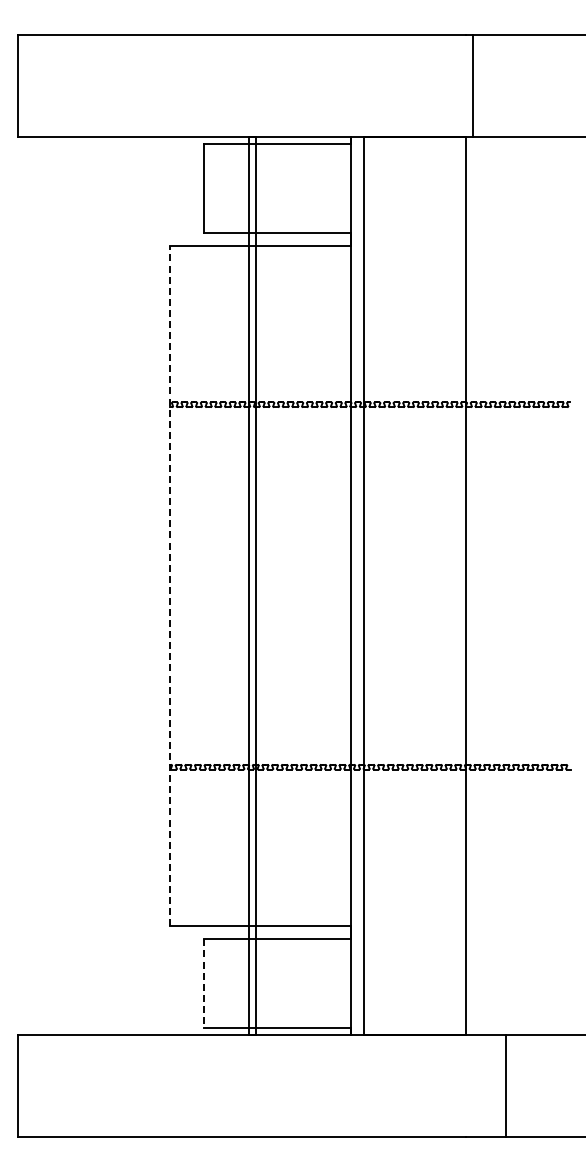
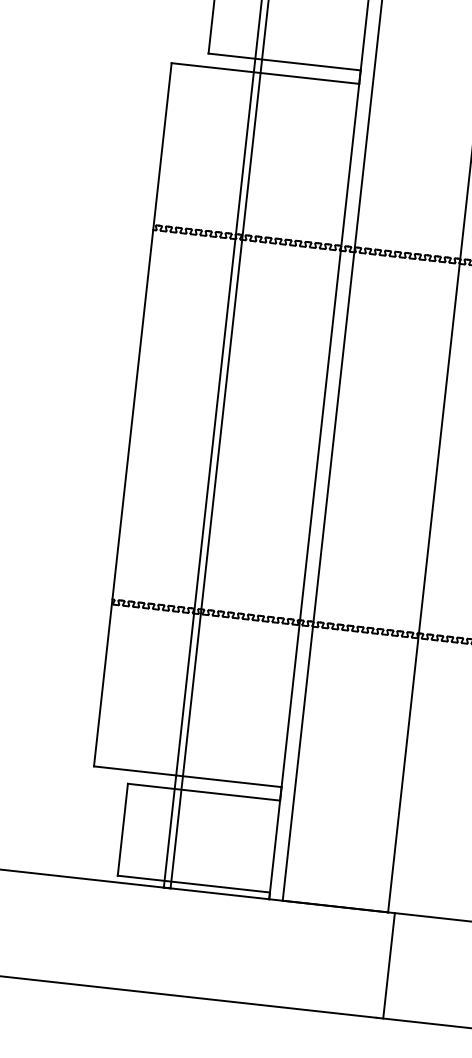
line: (169, 585) -> (132, 414), dashed -> solid
line: (204, 984) -> (123, 830), dashed -> solid
line: (506, 1085) -> (389, 965), moved

